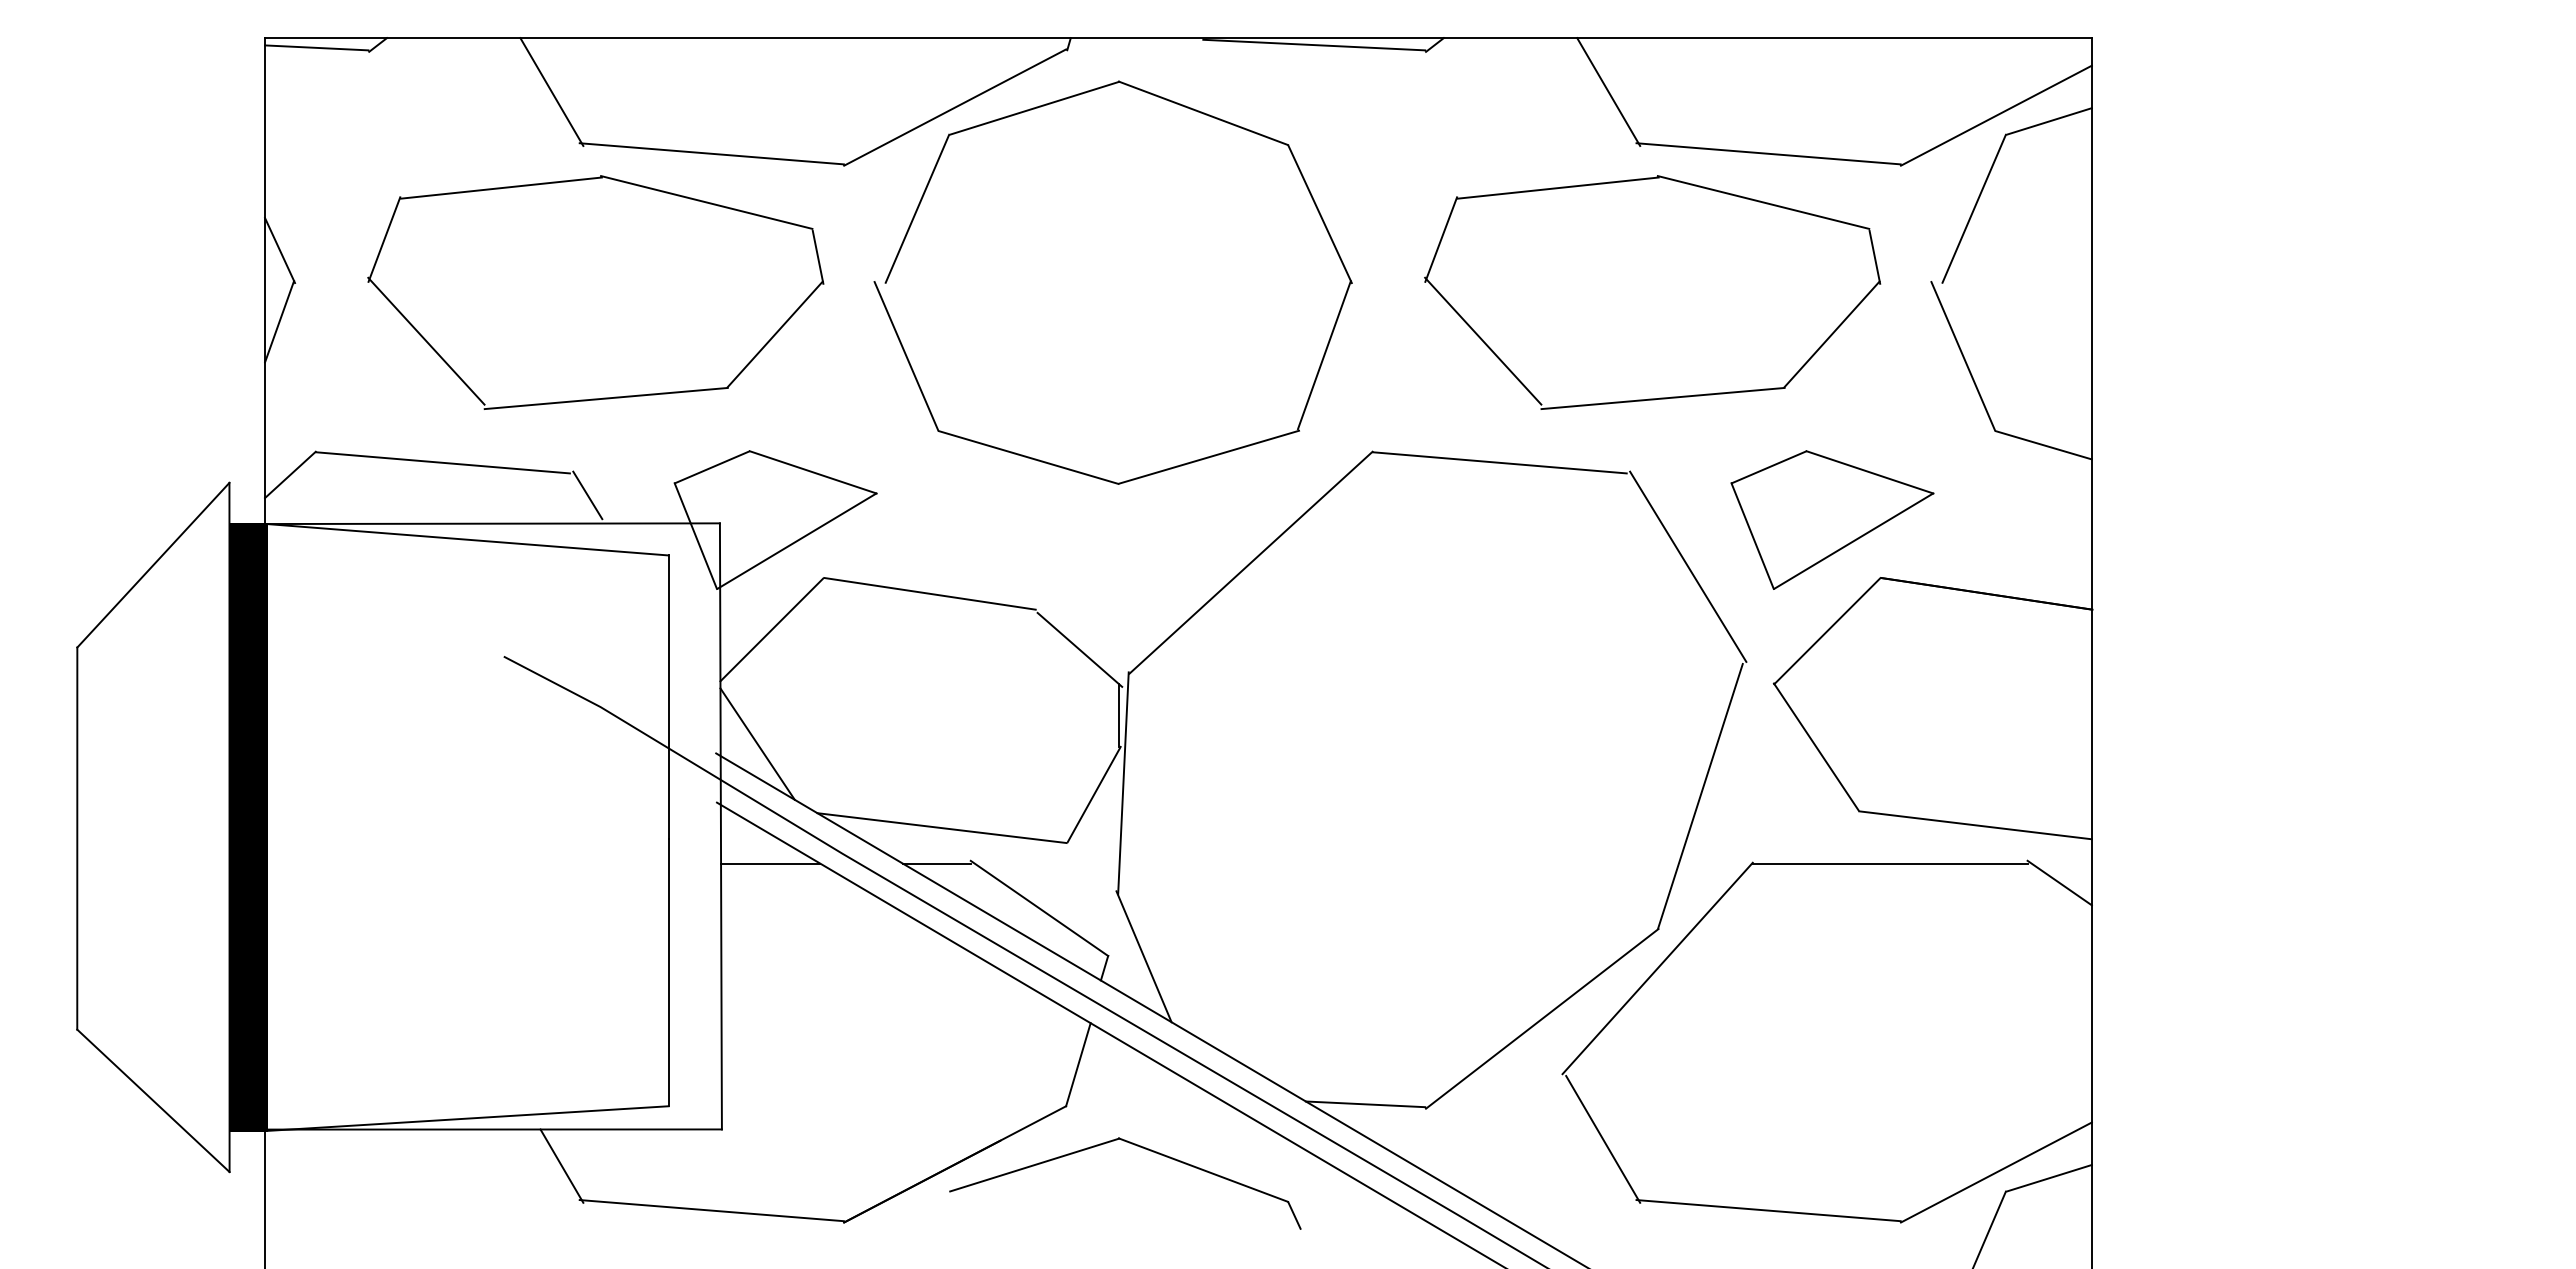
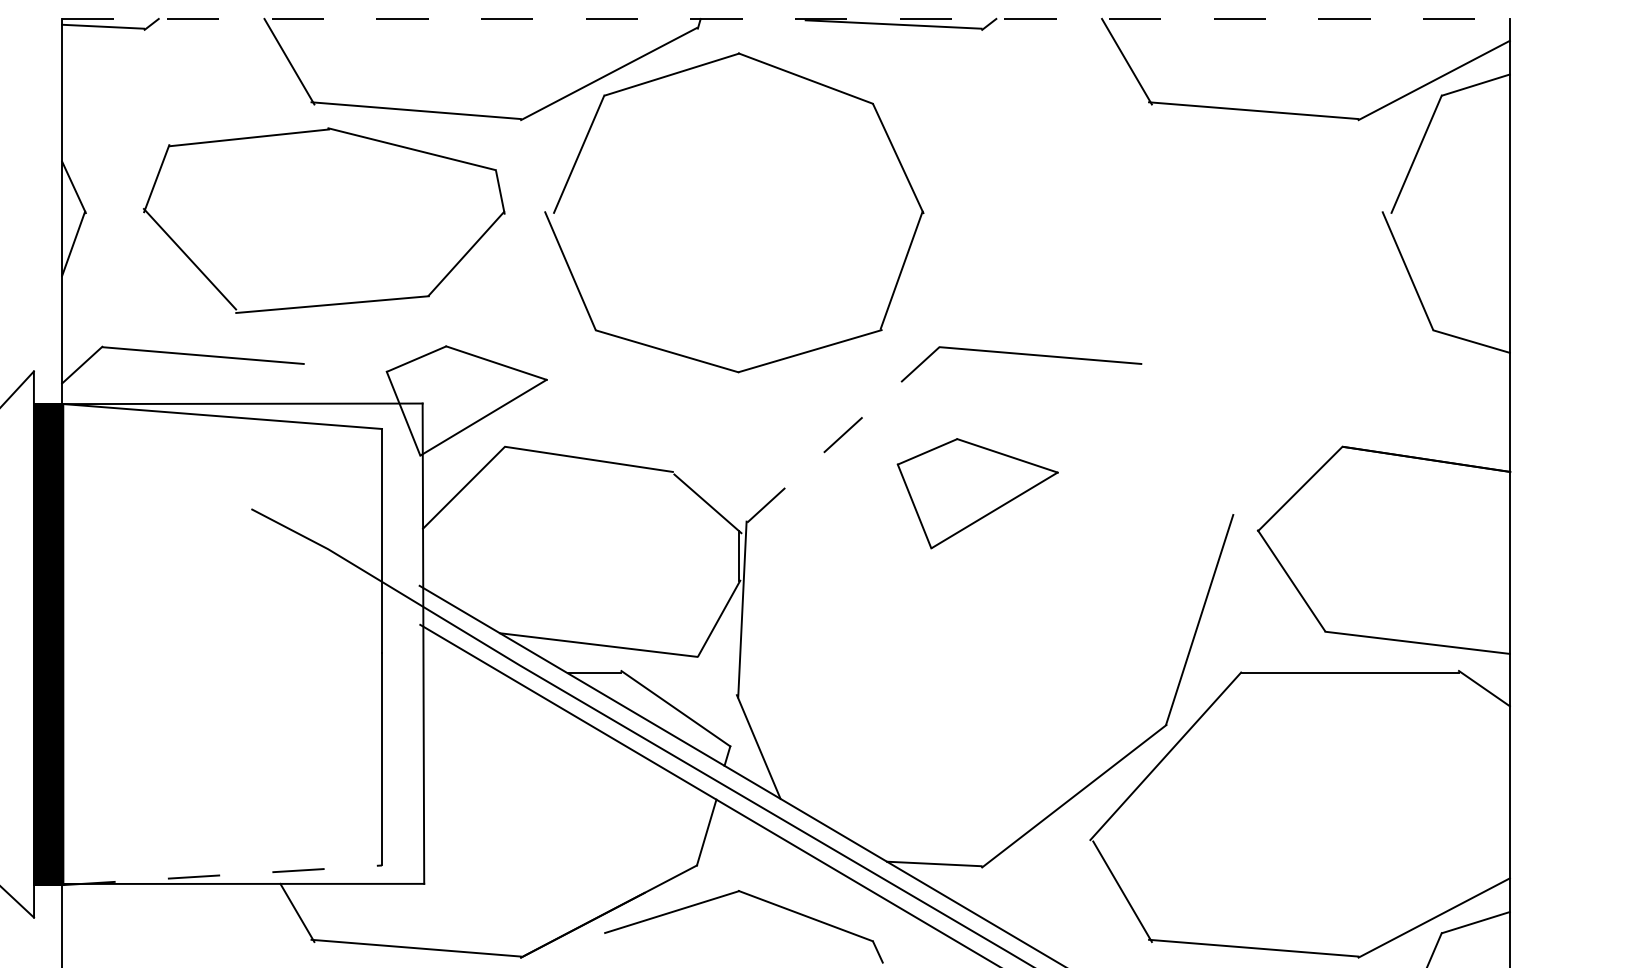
line: (1178, 38) -> (786, 19), solid -> dashed
part: (1659, 397) -> (1167, 303), removed
line: (587, 495) -> (317, 381), removed
part: (1832, 519) -> (977, 493), moved
line: (1251, 562) -> (843, 434), solid -> dashed
line: (1688, 566) -> (1190, 437), removed
line: (757, 743) -> (452, 578), removed
line: (770, 863) -> (462, 673), removed
line: (468, 1118) -> (223, 875), solid -> dashed

